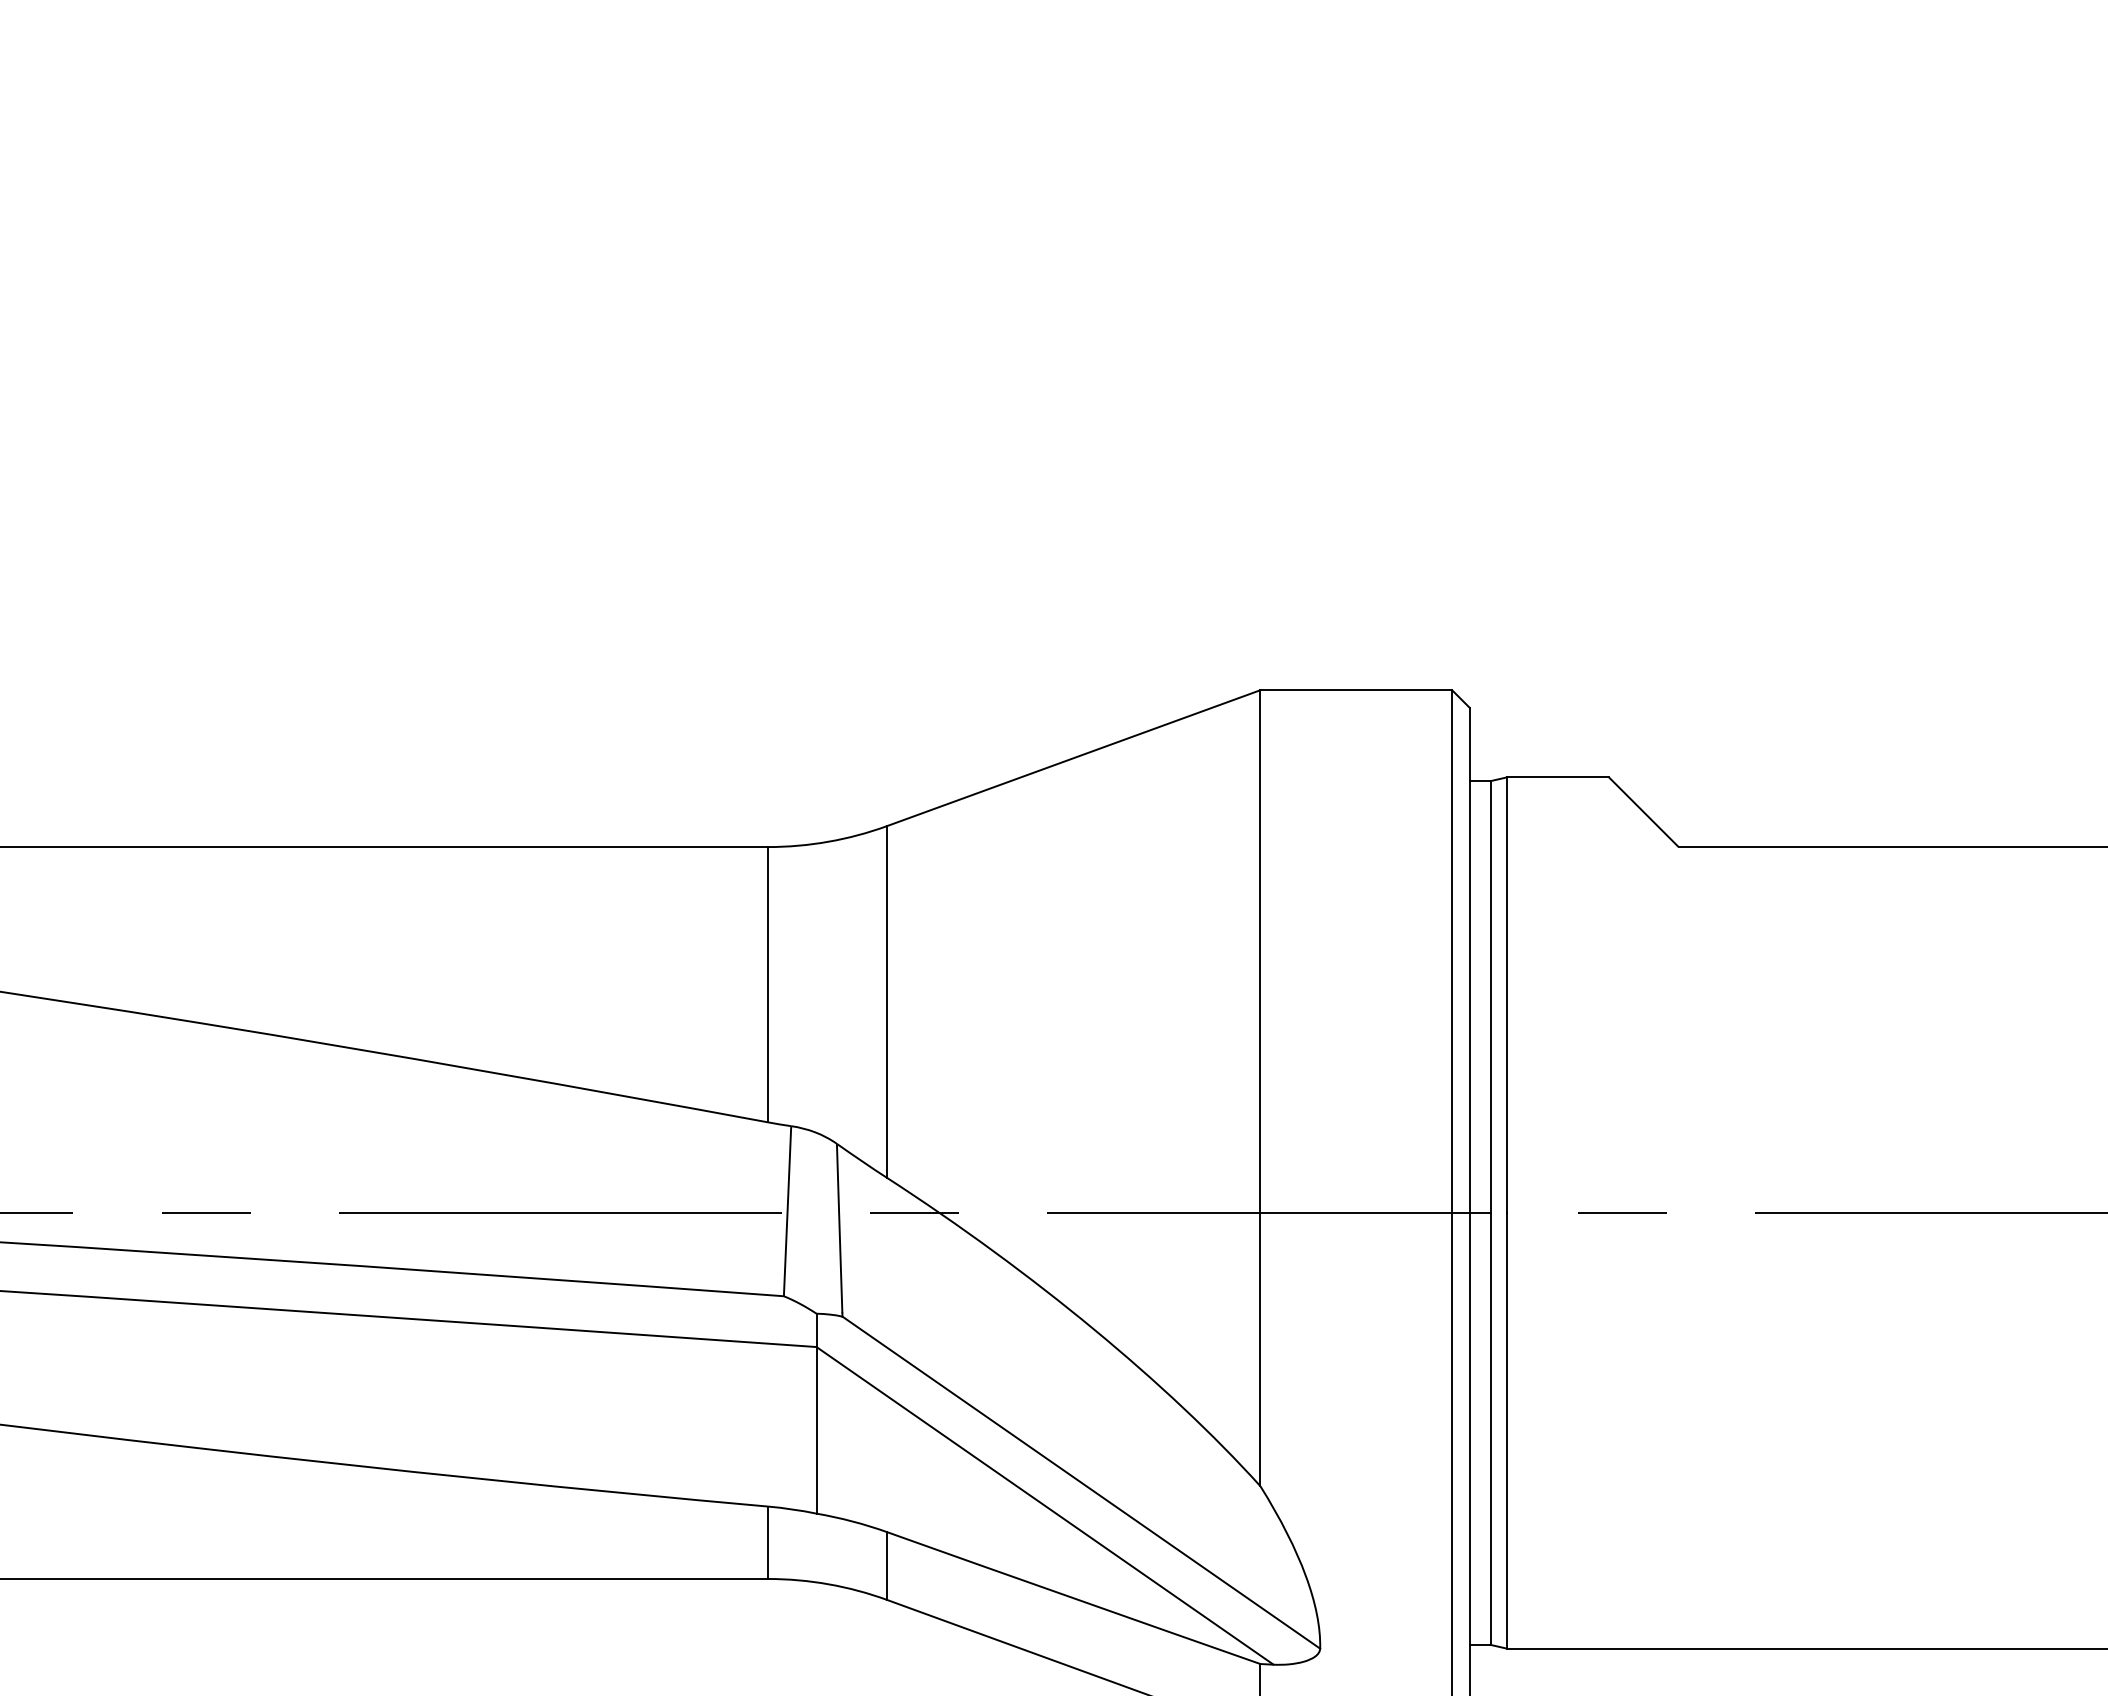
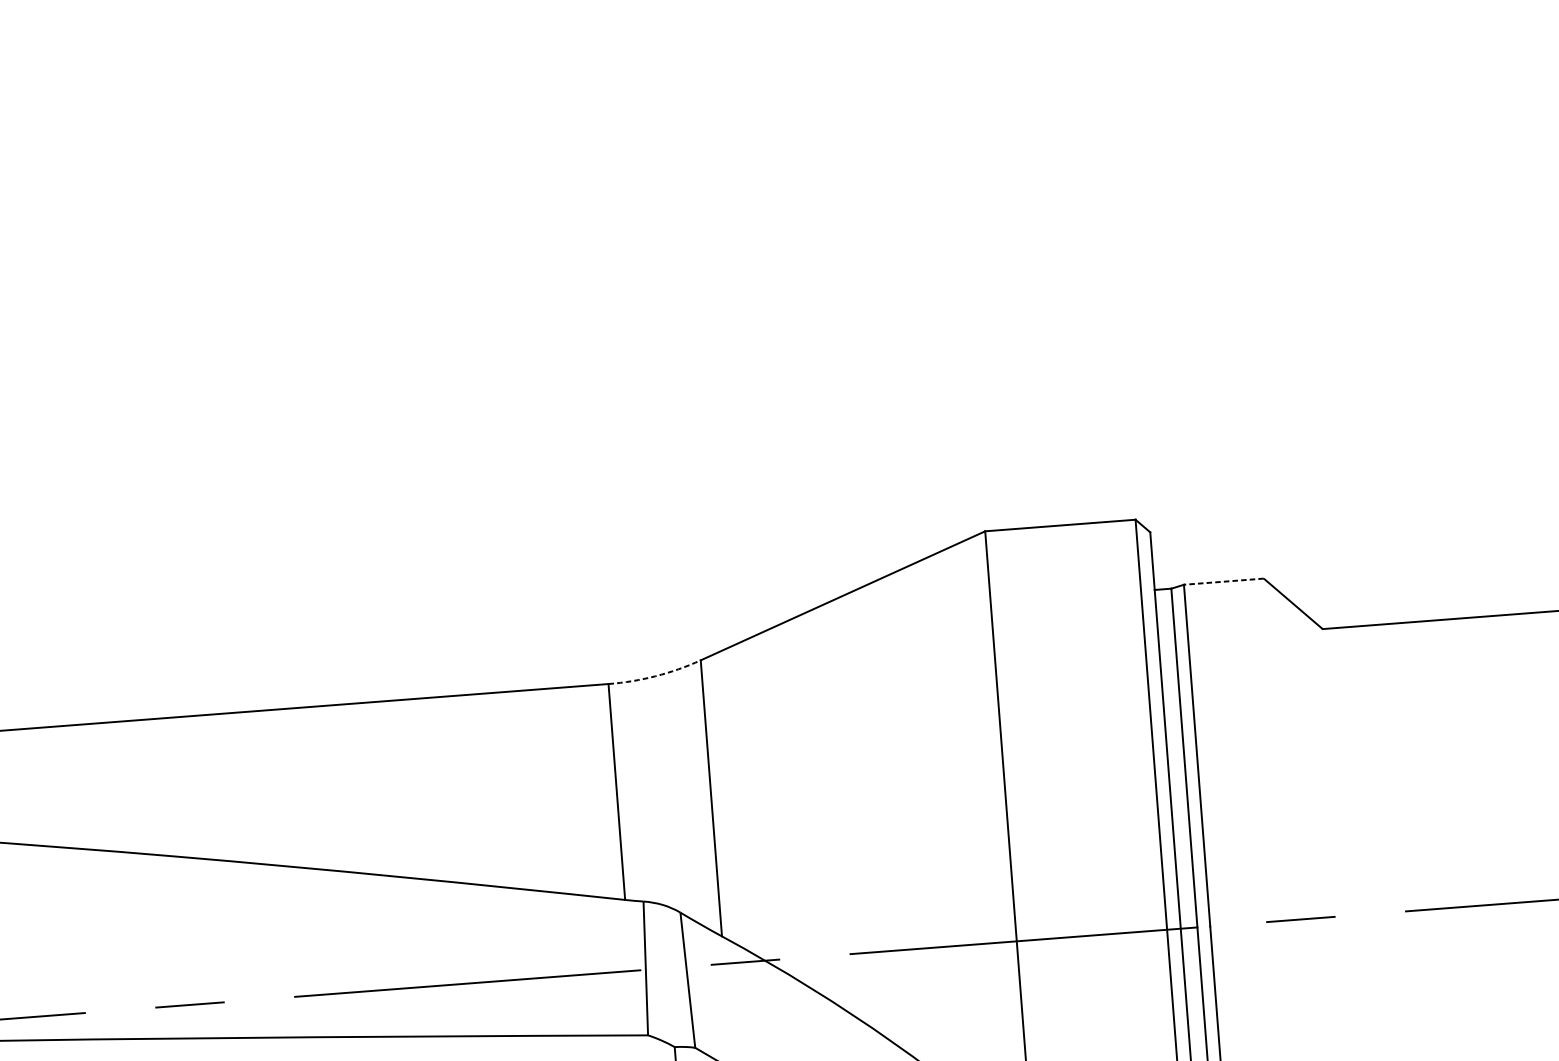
line: (1558, 777) -> (1224, 581), solid -> dashed
arc: (828, 841) -> (655, 676), solid -> dashed

